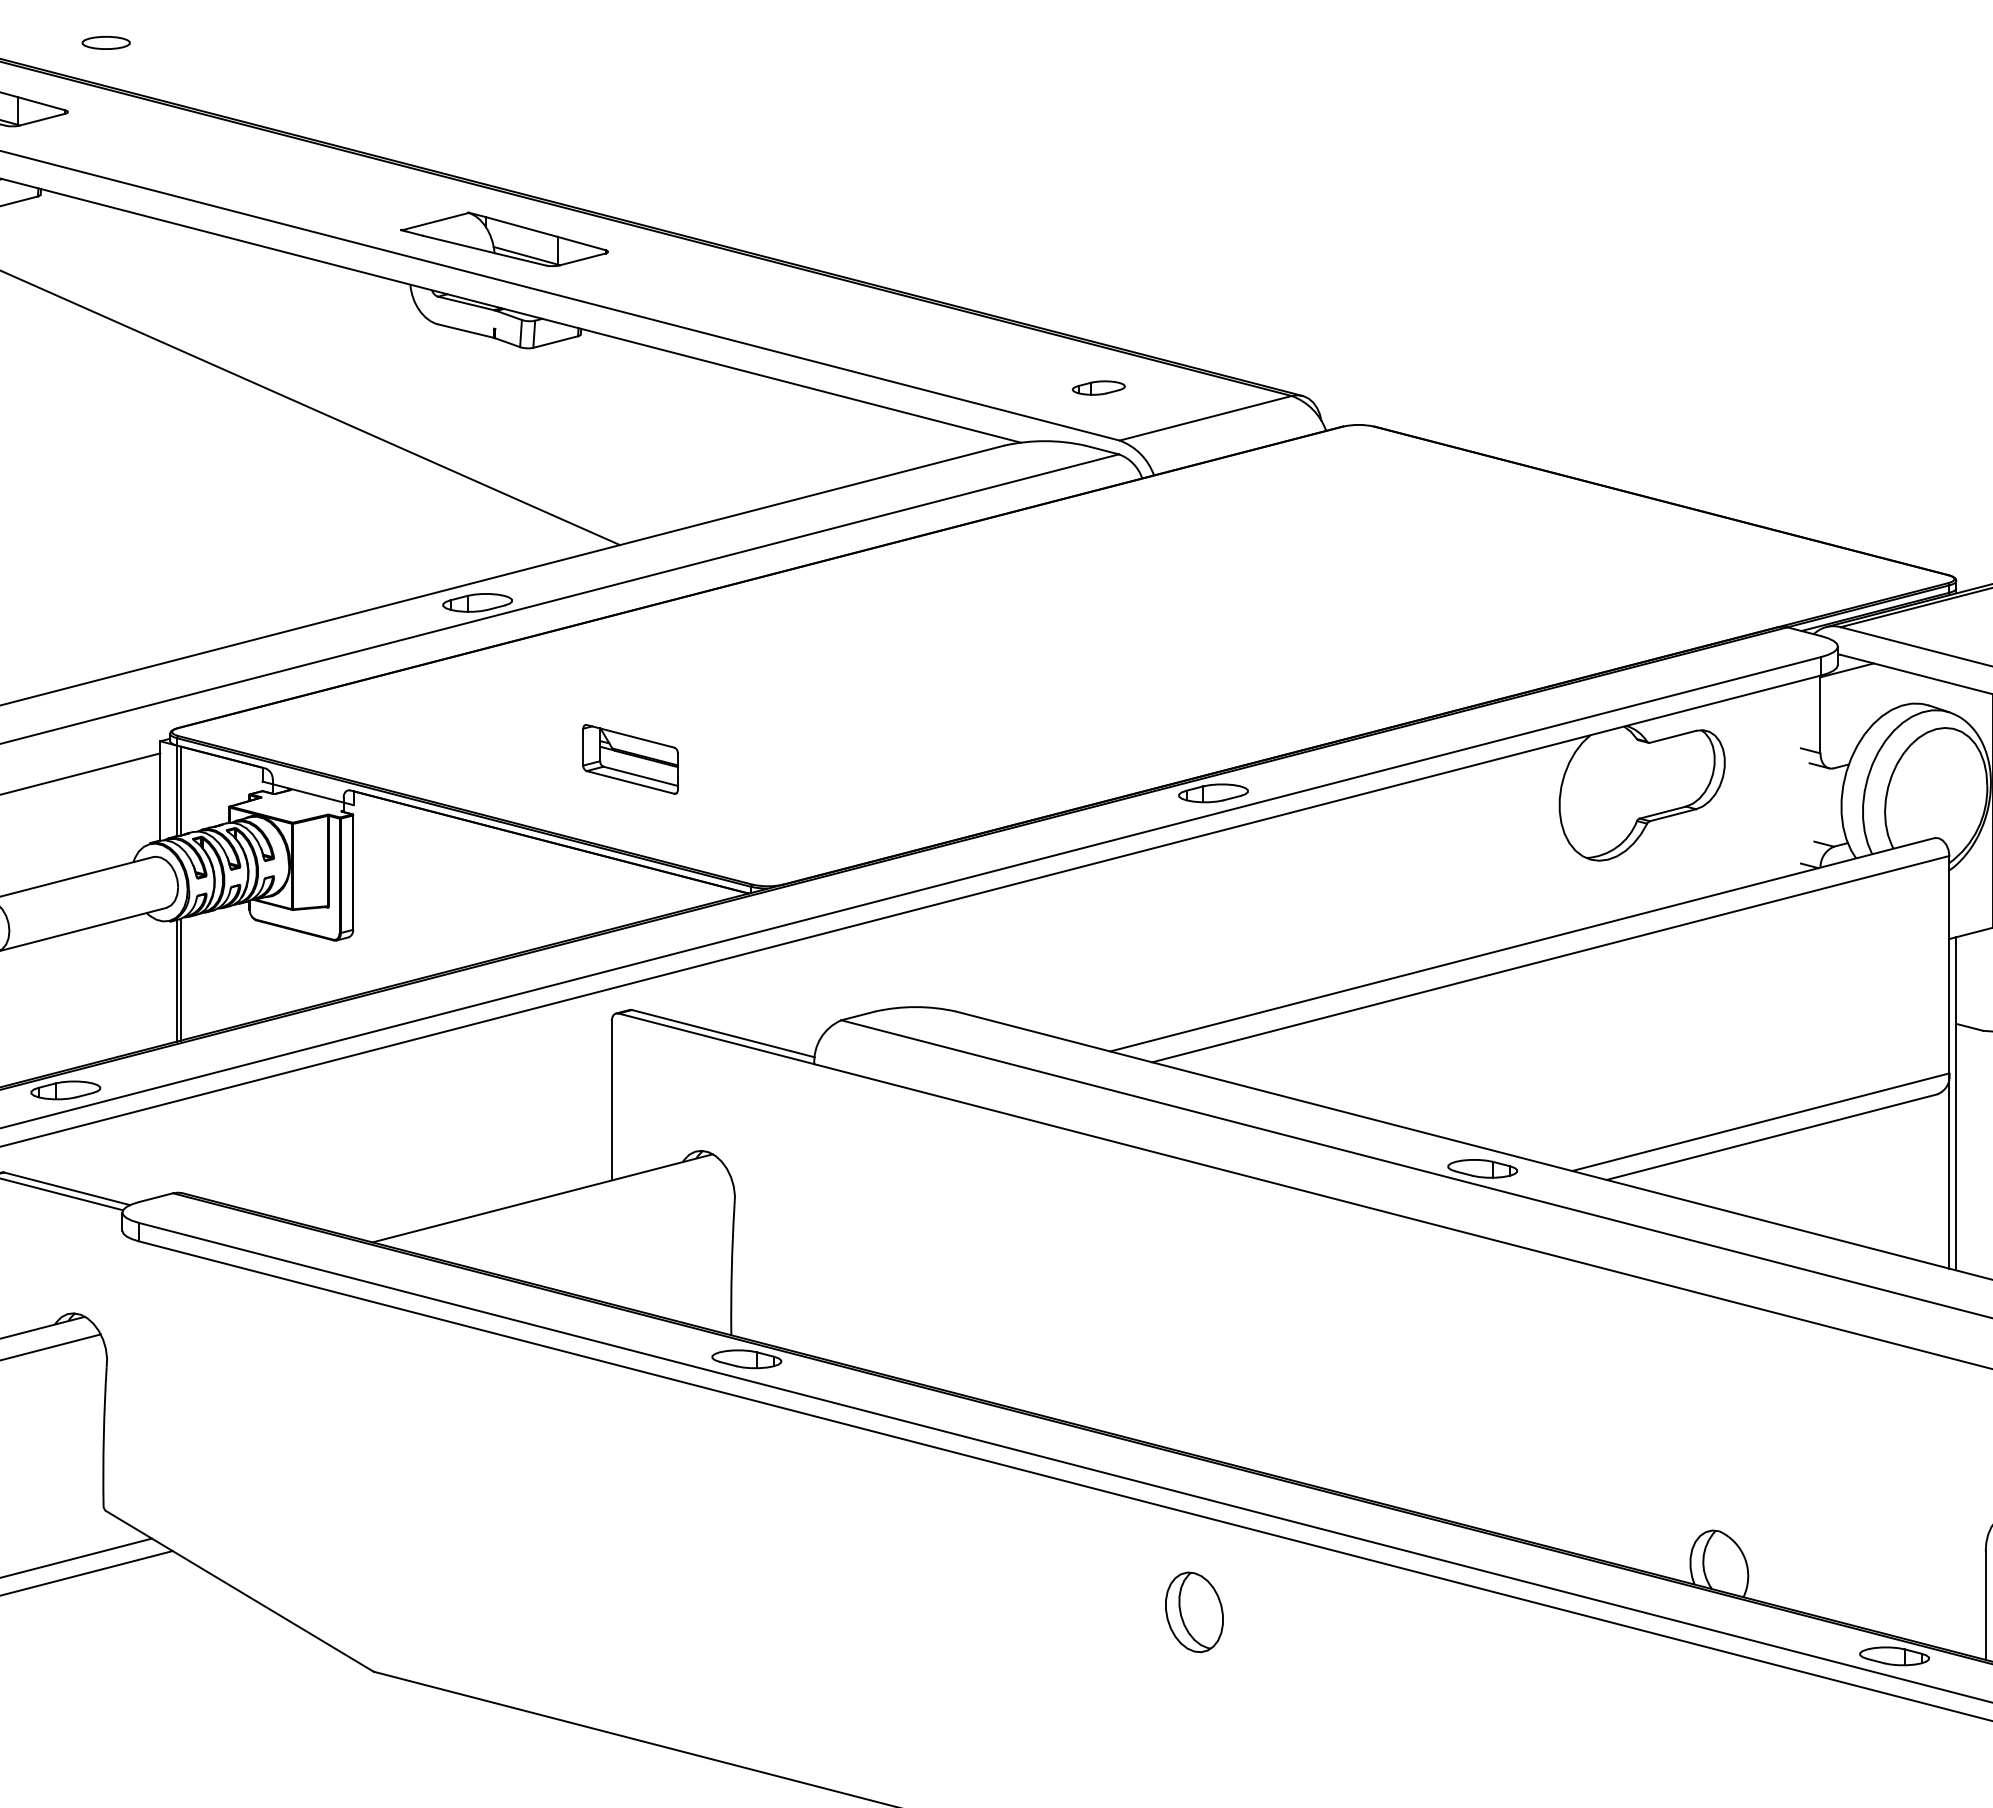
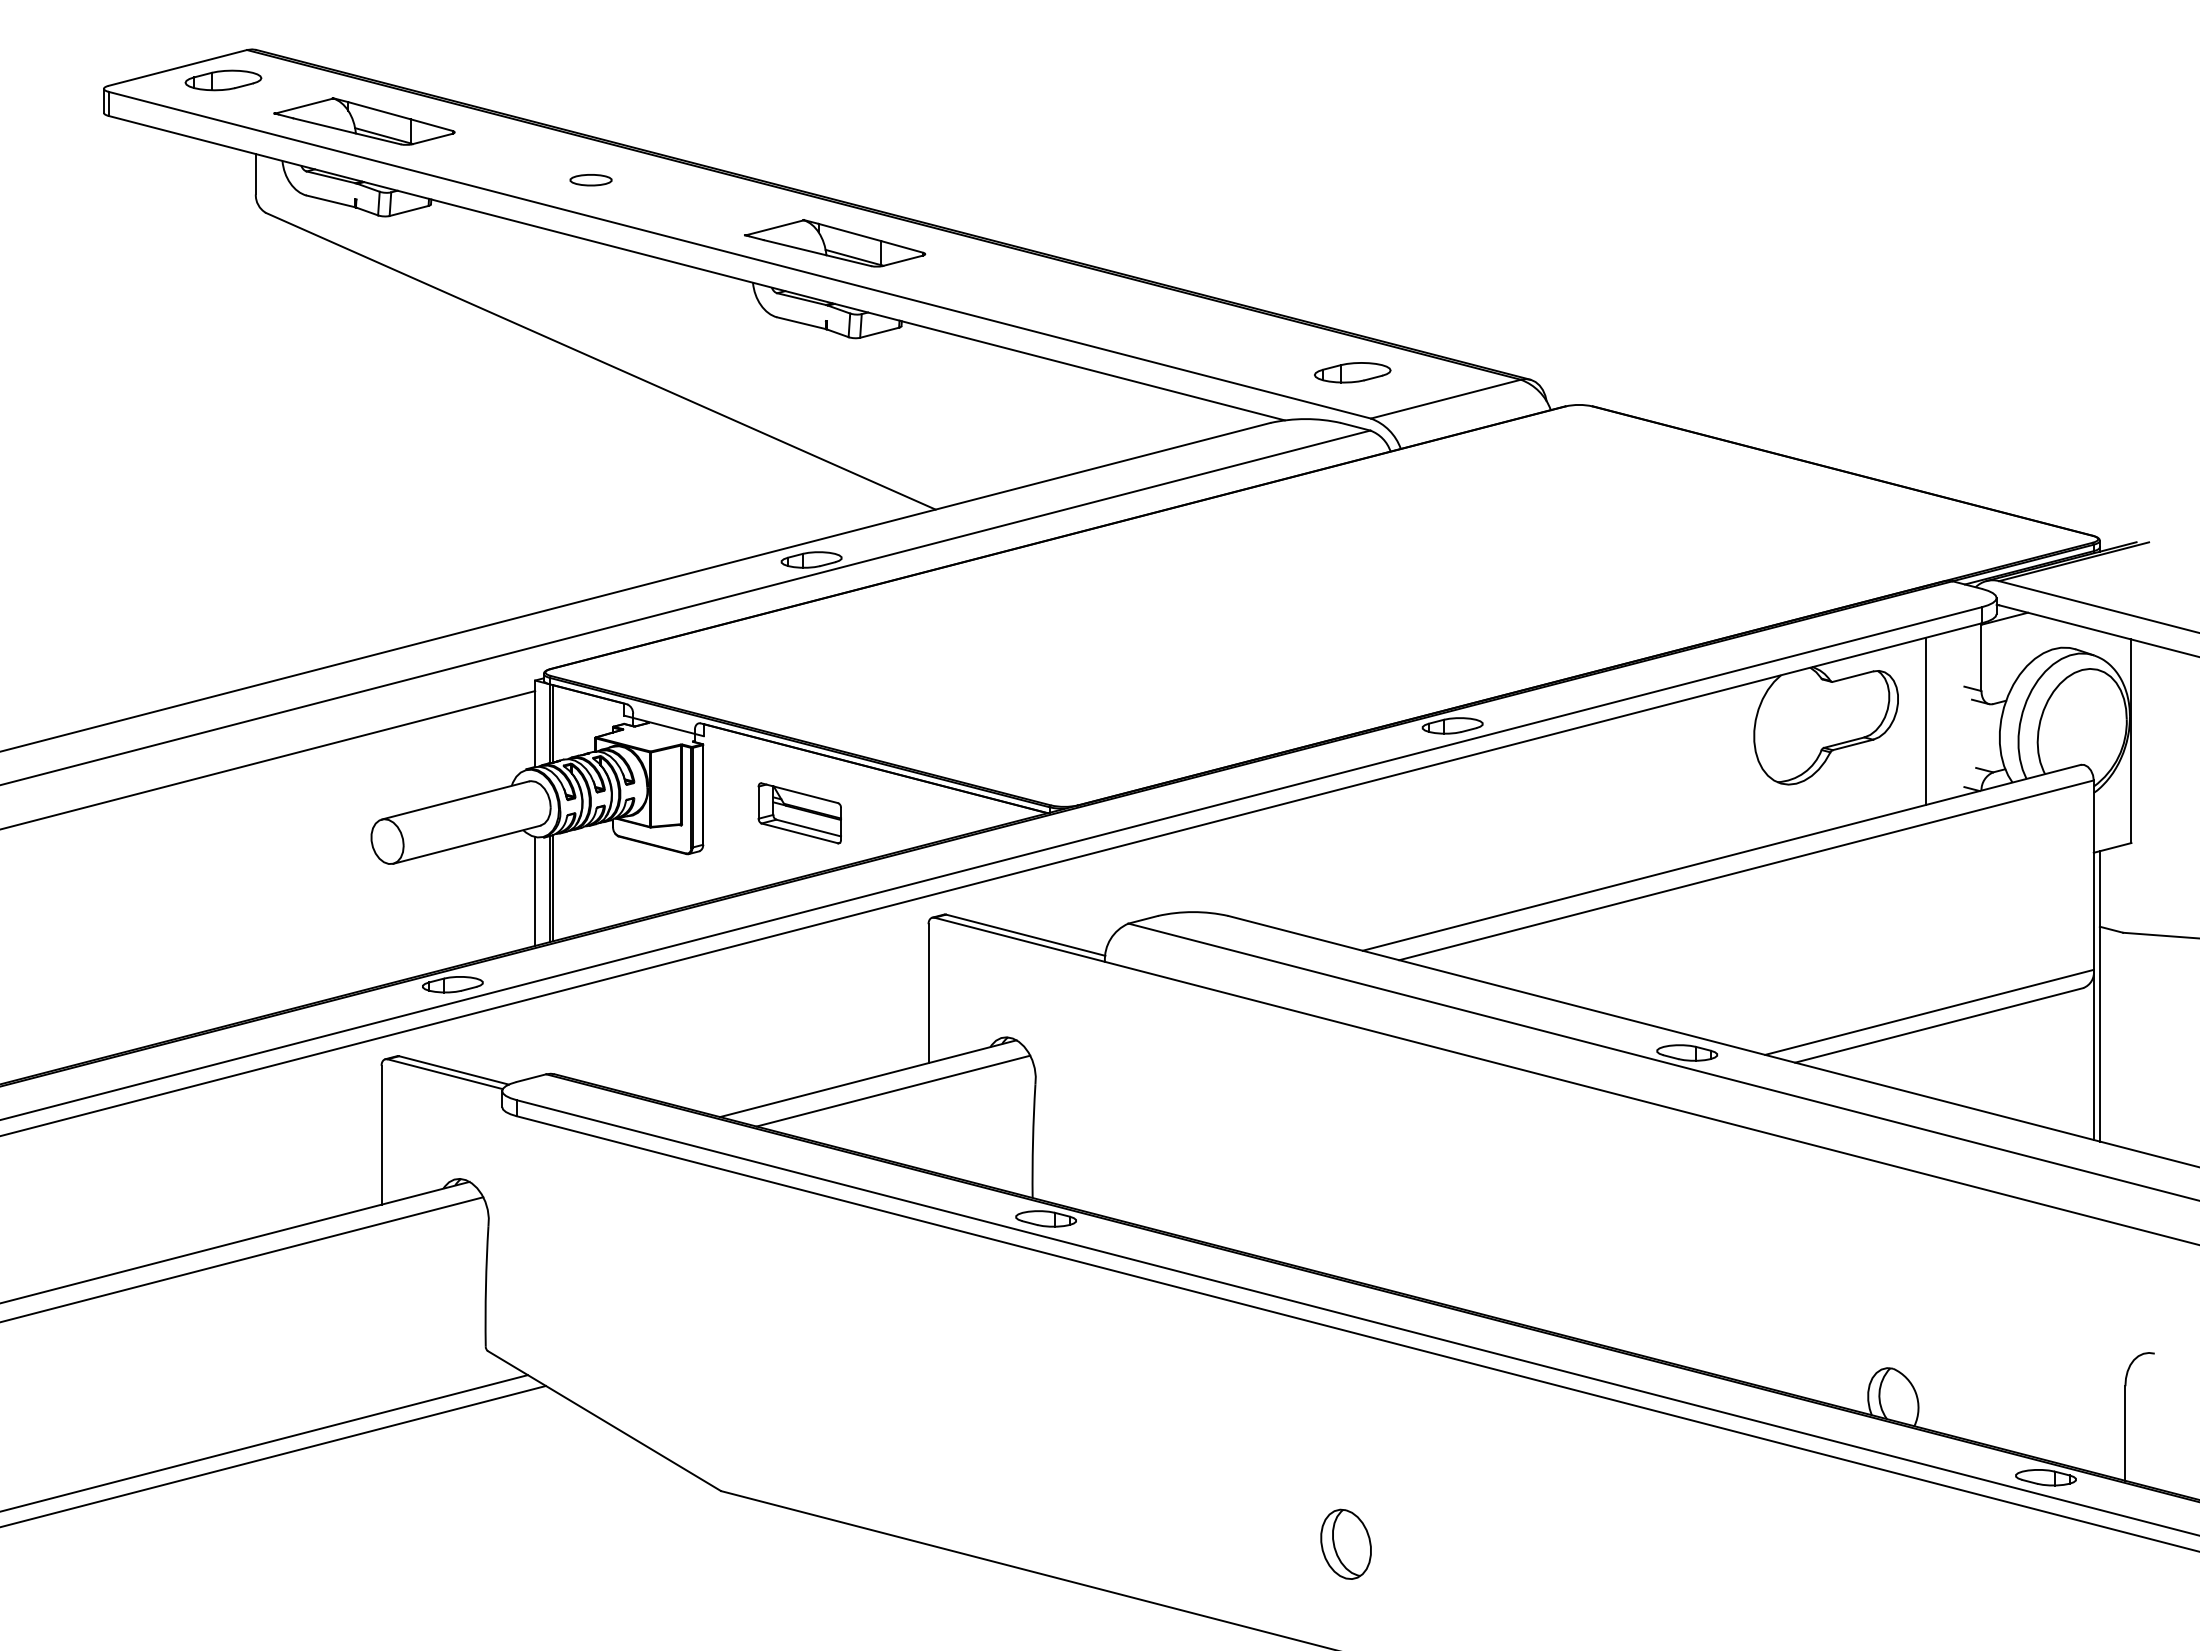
part: (105, 43) -> (590, 180), moved
part: (1098, 387) -> (1352, 372), size x1.67
part: (630, 759) -> (799, 813), moved
line: (1757, 787) -> (1926, 720), added
line: (160, 983) -> (535, 891), added
line: (571, 1211) -> (893, 1090), added
part: (1193, 1611) -> (1345, 1543), moved

